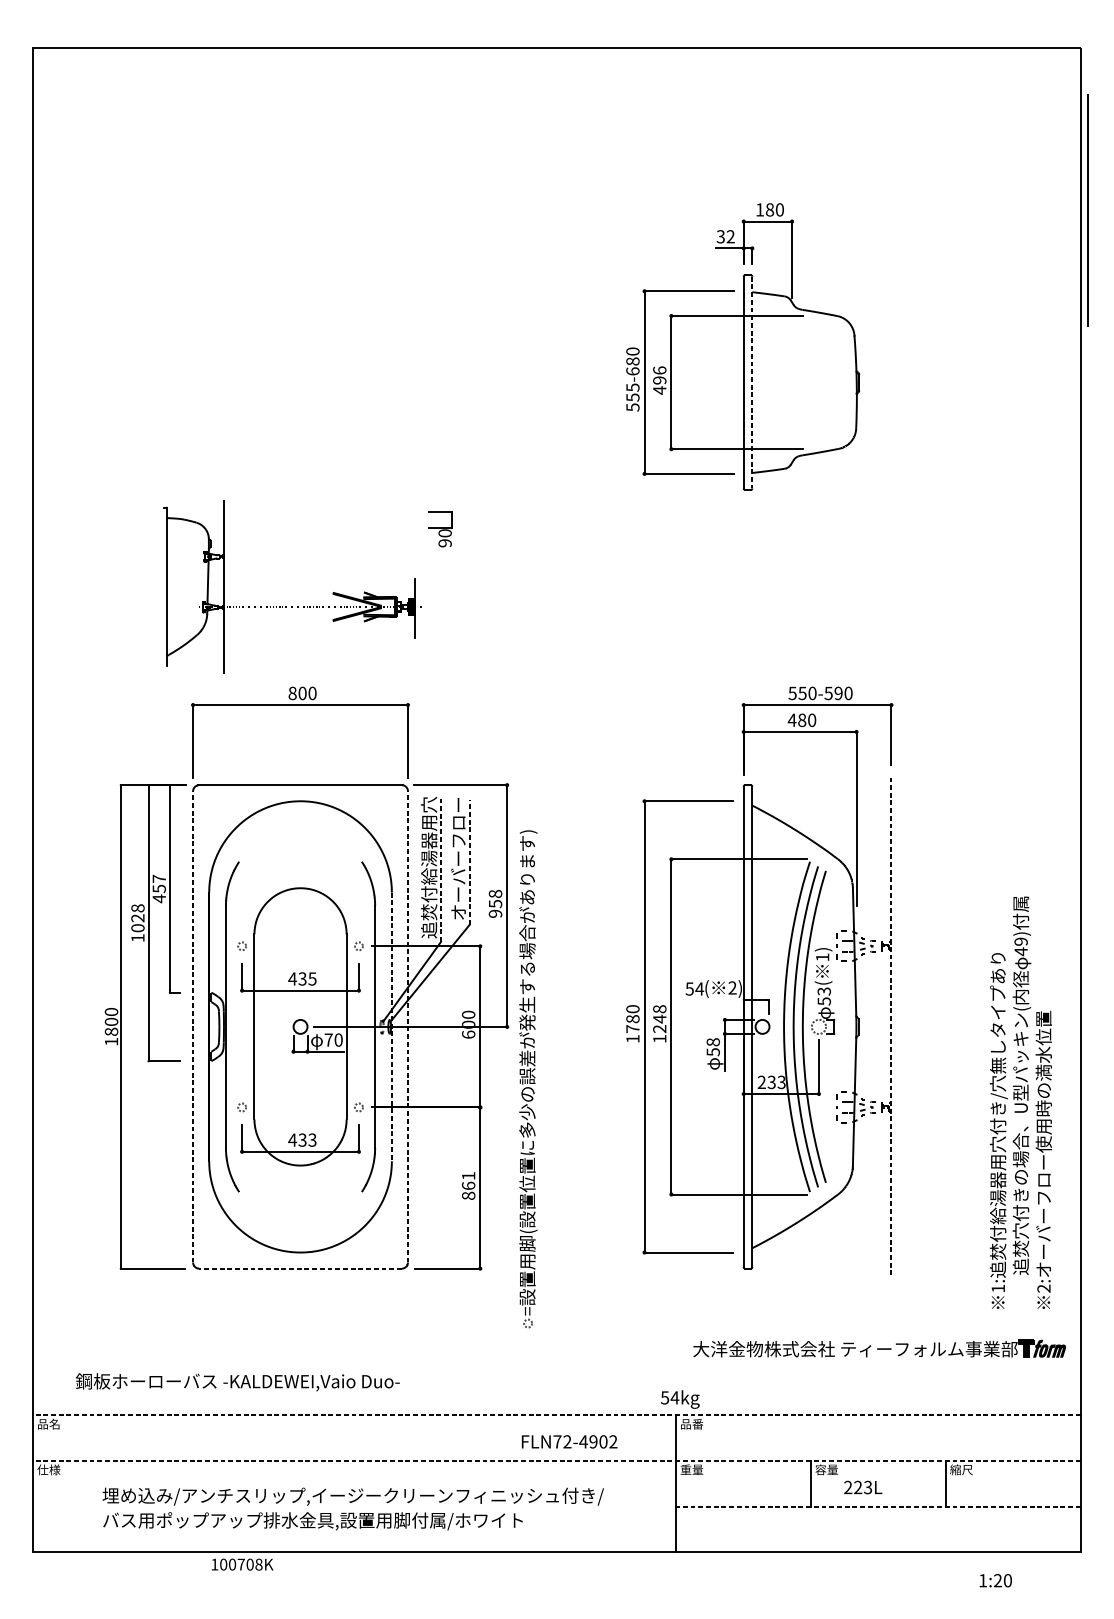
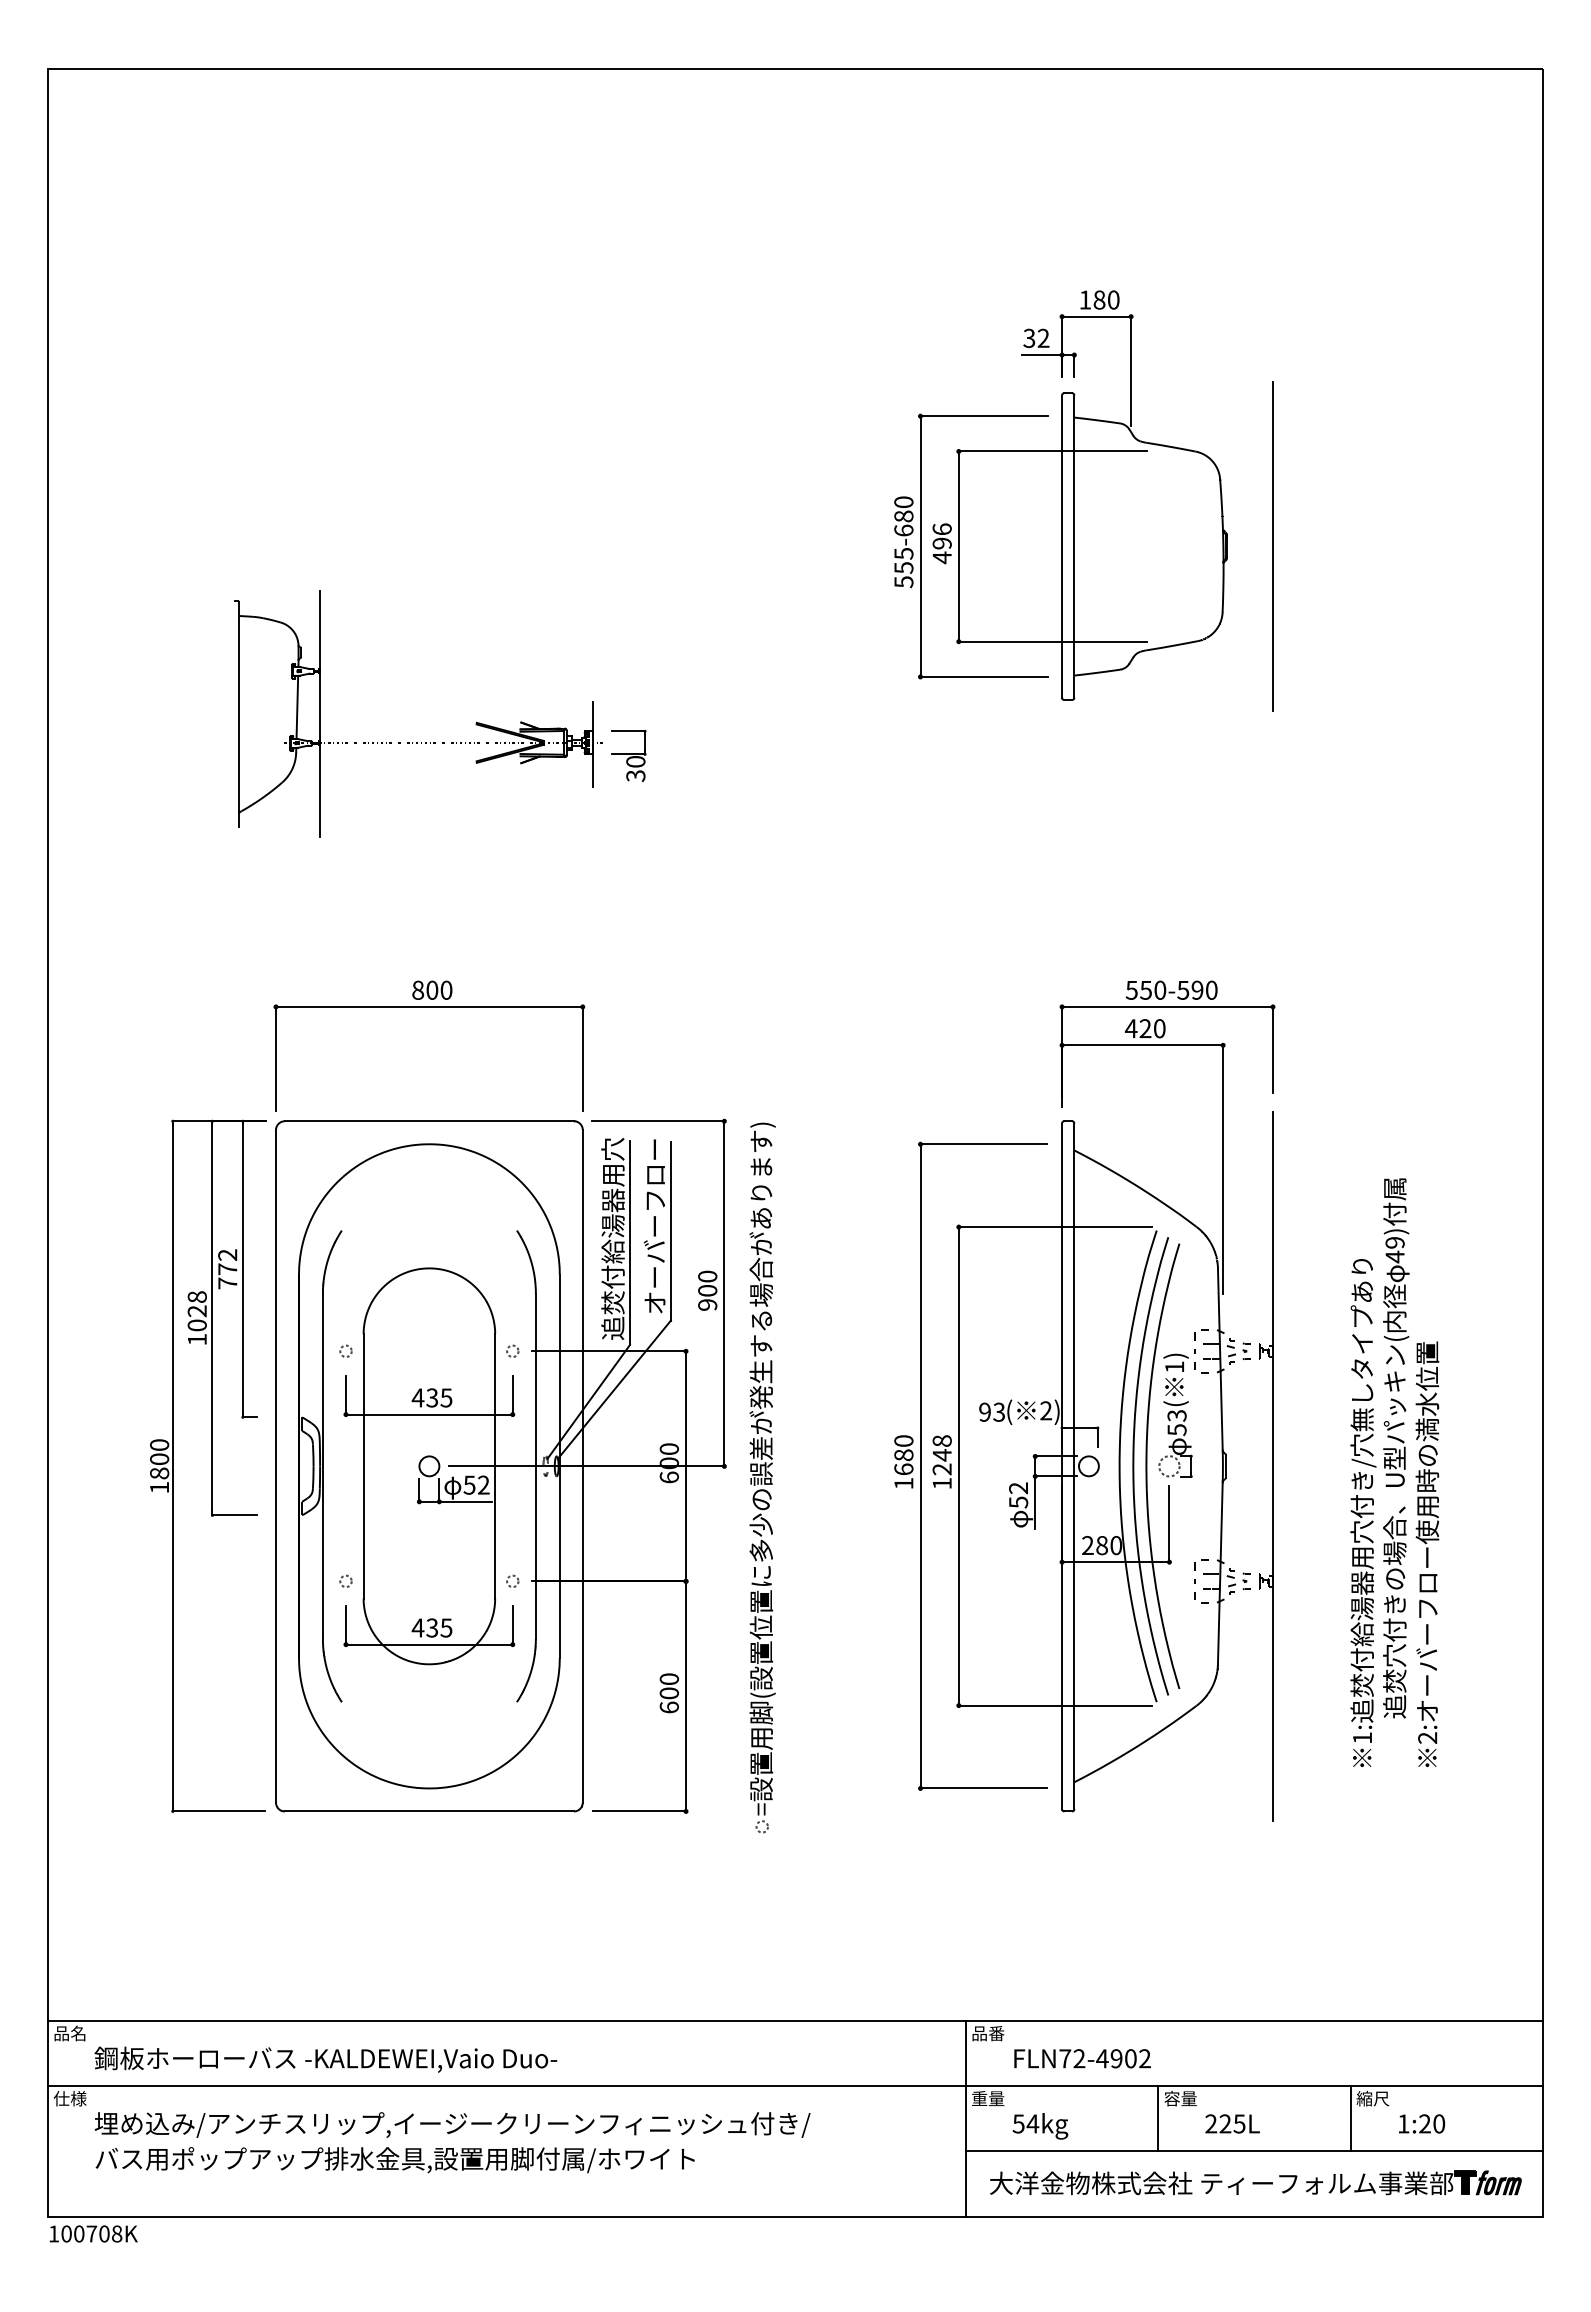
line: (1087, 210) -> (1272, 546), moved
line: (752, 383) -> (1074, 547), dashed -> solid
text: (444, 542) -> (635, 775), 90 -> 30
part: (292, 606) -> (417, 742), moved
text: (802, 720) -> (1145, 1028), 480 -> 420
line: (469, 861) -> (670, 1230), dashed -> solid
line: (440, 870) -> (629, 1242), dashed -> solid
text: (159, 889) -> (227, 1269), 457 -> 772
text: (495, 898) -> (707, 1283), 958 -> 900
text: (694, 988) -> (992, 1411), 54 -> 93
line: (193, 1026) -> (276, 1465), dashed -> solid
line: (407, 1026) -> (582, 1465), dashed -> solid
line: (391, 1027) -> (559, 1466), dashed -> solid
line: (891, 1027) -> (1272, 1466), dashed -> solid
text: (632, 1029) -> (903, 1469), 1780 -> 1680
text: (333, 1039) -> (476, 1484), 70 -> 52
text: (713, 1042) -> (1018, 1488), 58 -> 52
part: (528, 1078) -> (762, 1477), moved
text: (776, 1082) -> (1109, 1545), 233 -> 280
text: (1020, 1102) -> (1394, 1472), moved
text: (312, 1139) -> (446, 1627), 433 -> 435
text: (468, 1186) -> (668, 1693), 861 -> 600
line: (300, 1268) -> (429, 1811), dashed -> solid
part: (879, 1348) -> (1255, 2182), moved
text: (237, 1382) -> (325, 2059), moved
text: (680, 1399) -> (1040, 2126), moved
line: (557, 1415) -> (795, 2021), dashed -> solid
text: (569, 1441) -> (1082, 2058), moved
line: (557, 1461) -> (795, 2086), dashed -> solid
text: (868, 1487) -> (1239, 2123), 223L -> 225L
line: (878, 1506) -> (1254, 2151), dashed -> solid
text: (353, 1508) -> (452, 2142), moved
text: (242, 1564) -> (93, 2233), moved
text: (996, 1580) -> (1422, 2123), moved

